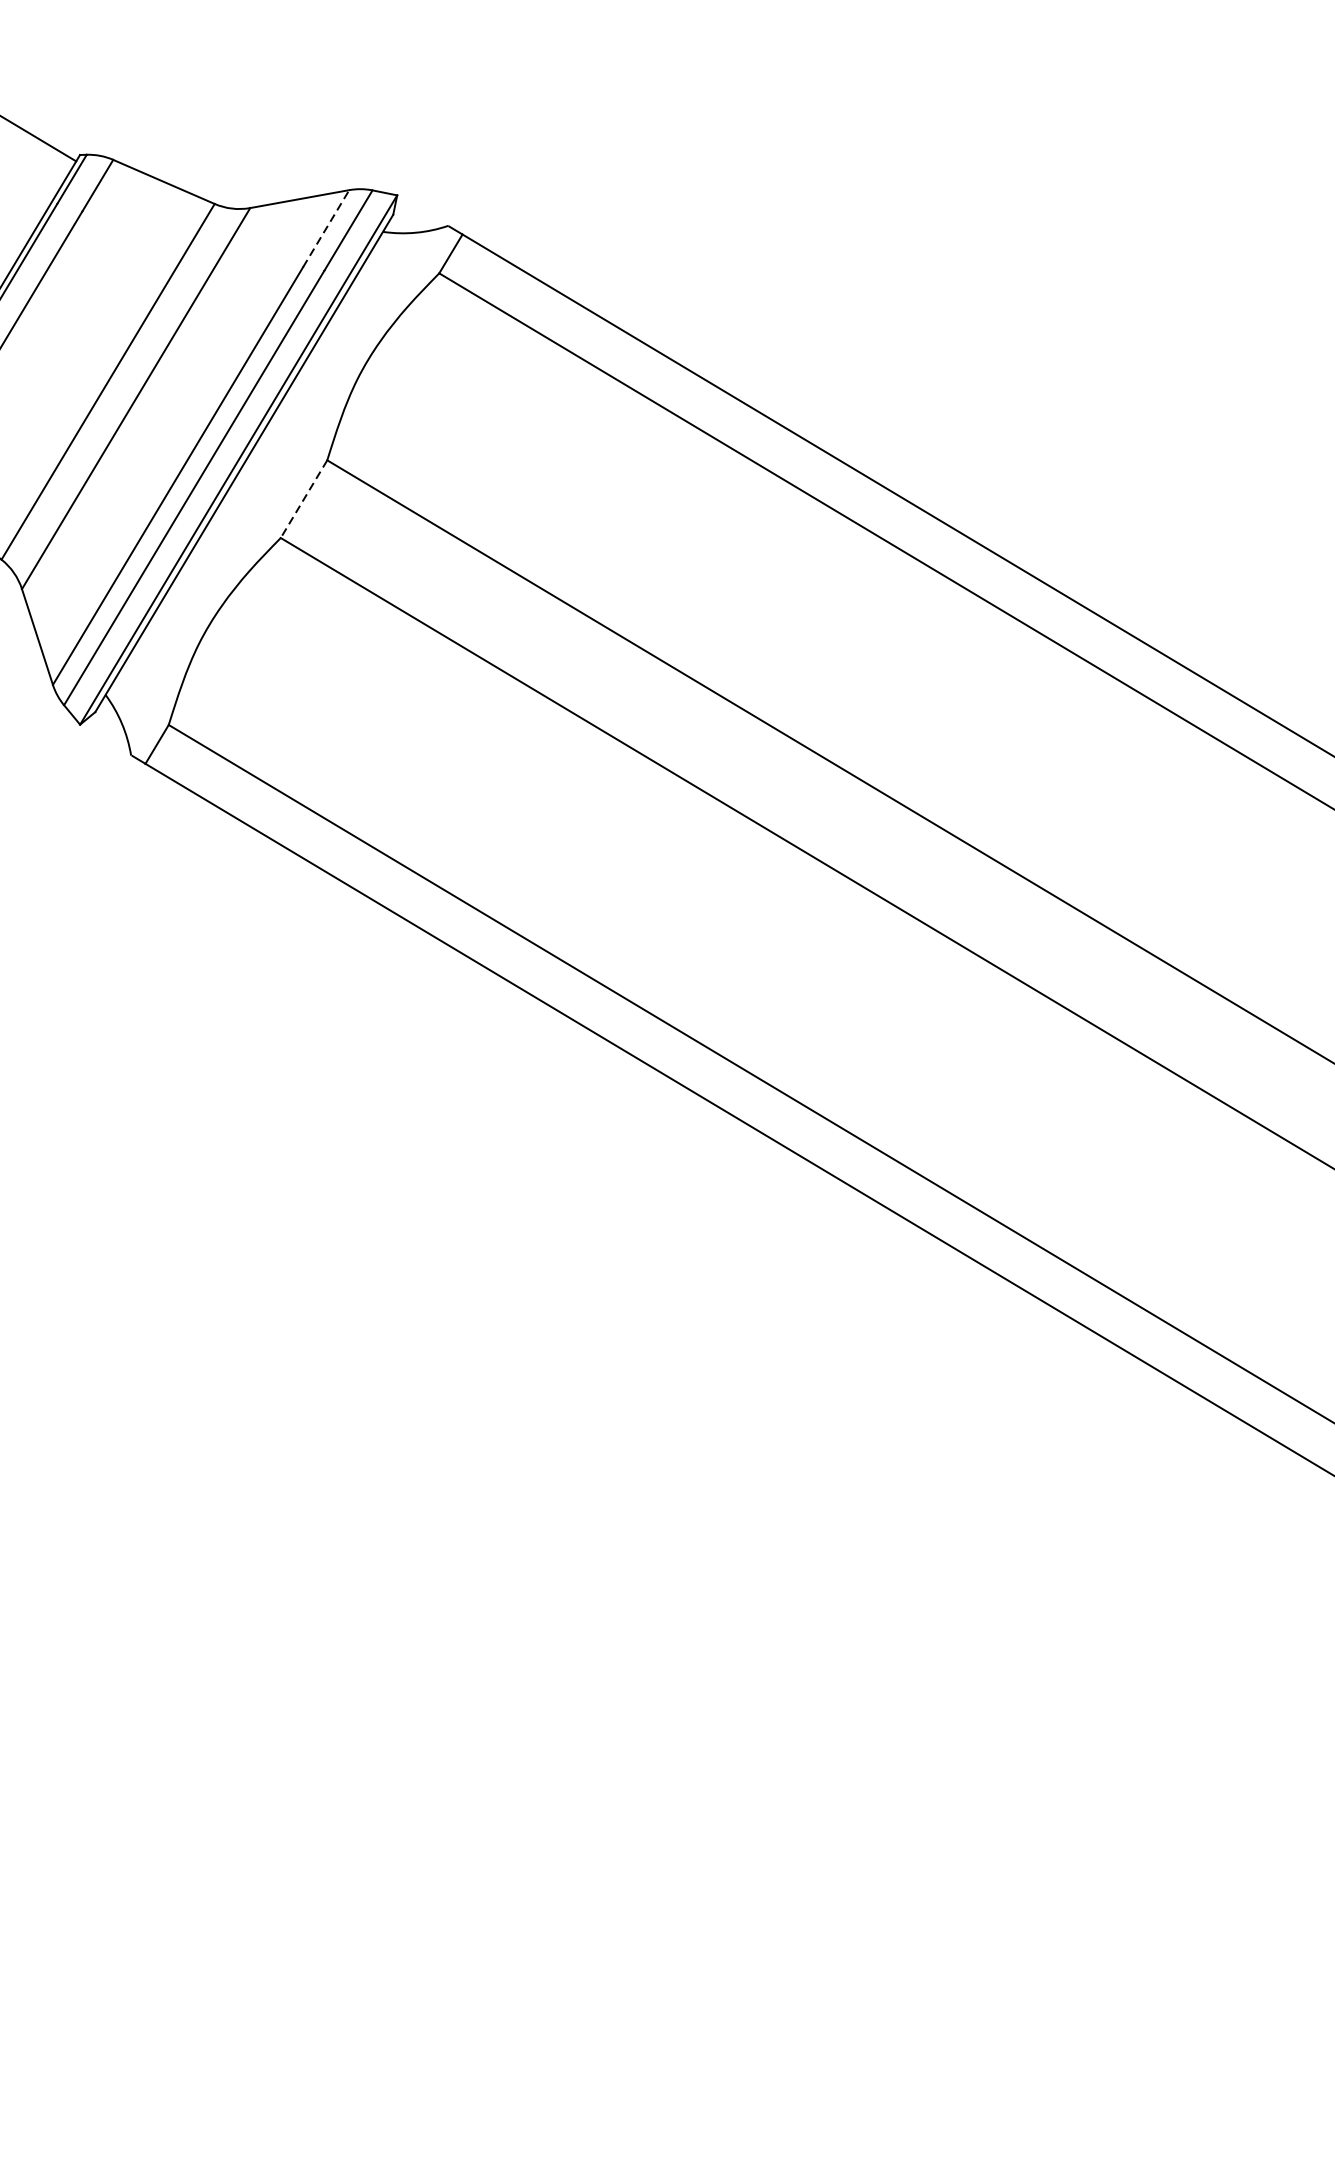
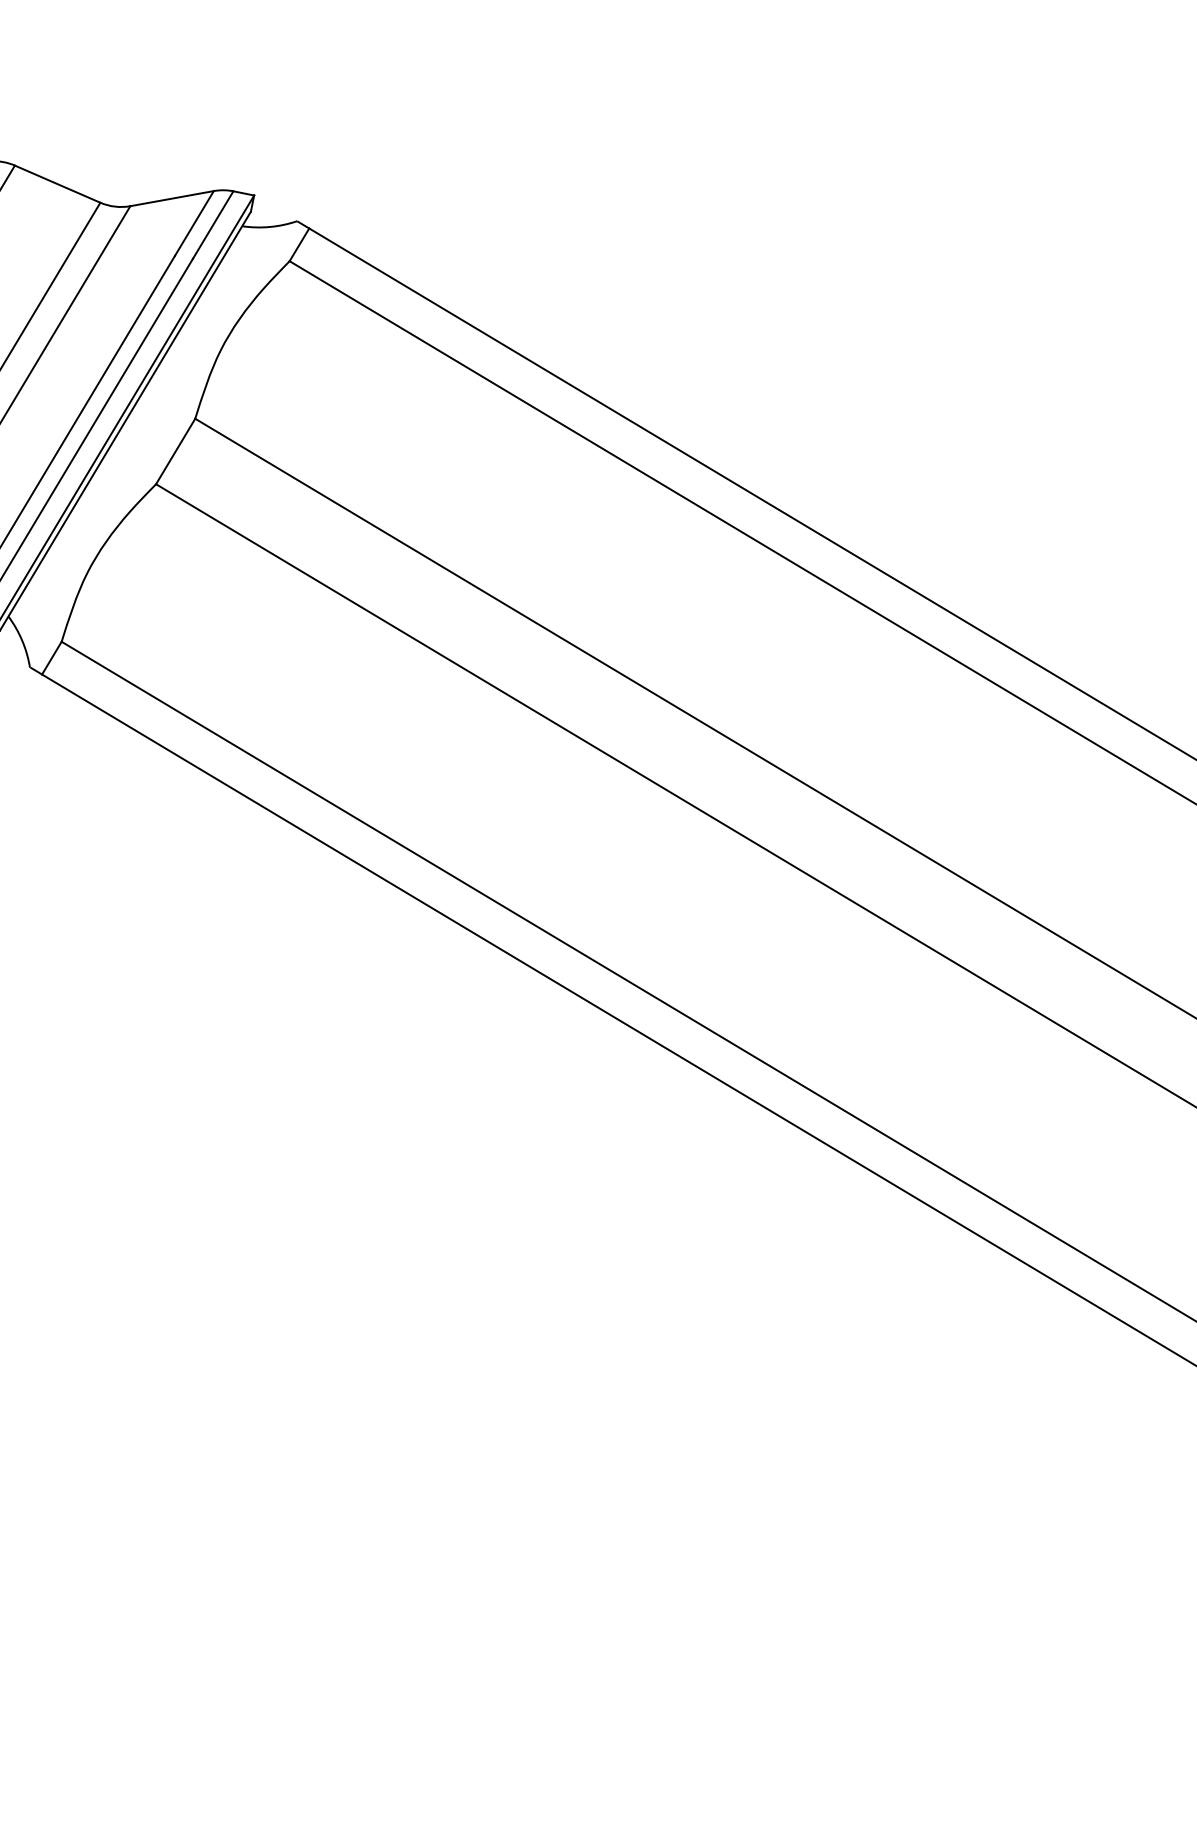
line: (326, 228) -> (194, 223), dashed -> solid
line: (303, 499) -> (175, 451), dashed -> solid

